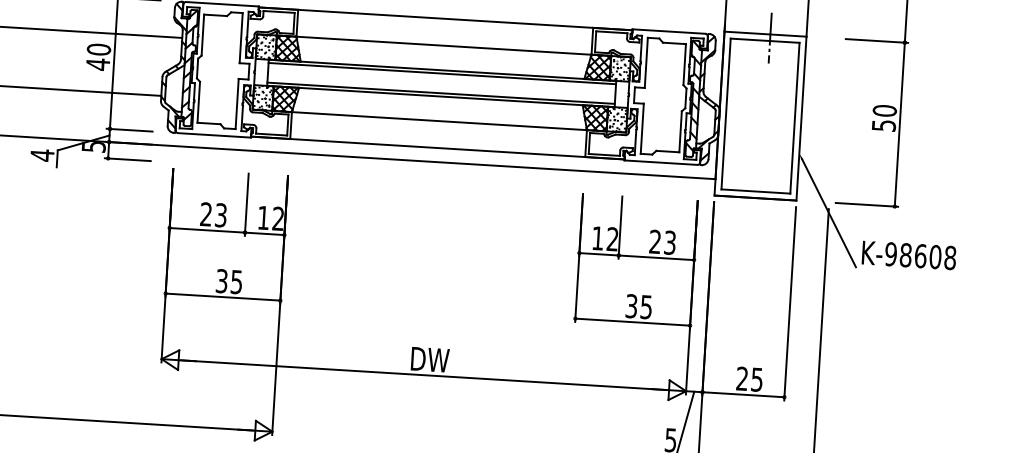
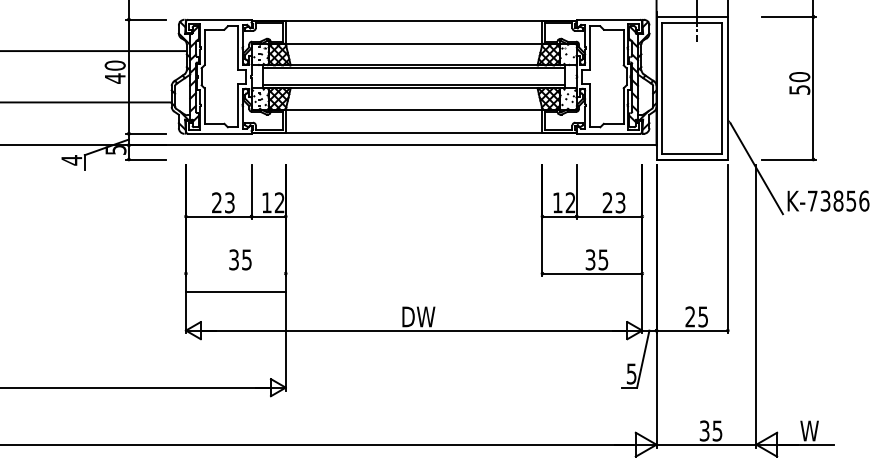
text: (920, 255) -> (838, 200), K-98608 -> K-73856
line: (222, 296) -> (235, 291), moved

